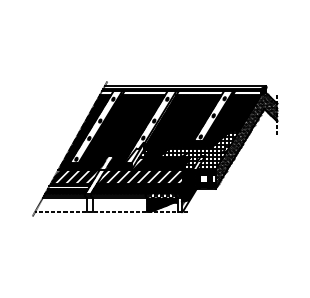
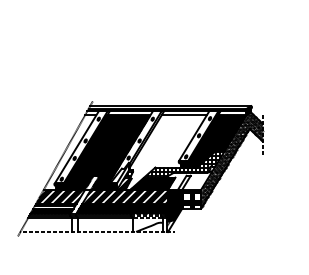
hatch: (84, 132) -> (69, 152), removed
hatch: (180, 132) -> (165, 152), removed
hatch: (203, 160) -> (188, 180), removed
hatch: (162, 205) -> (147, 225), removed

